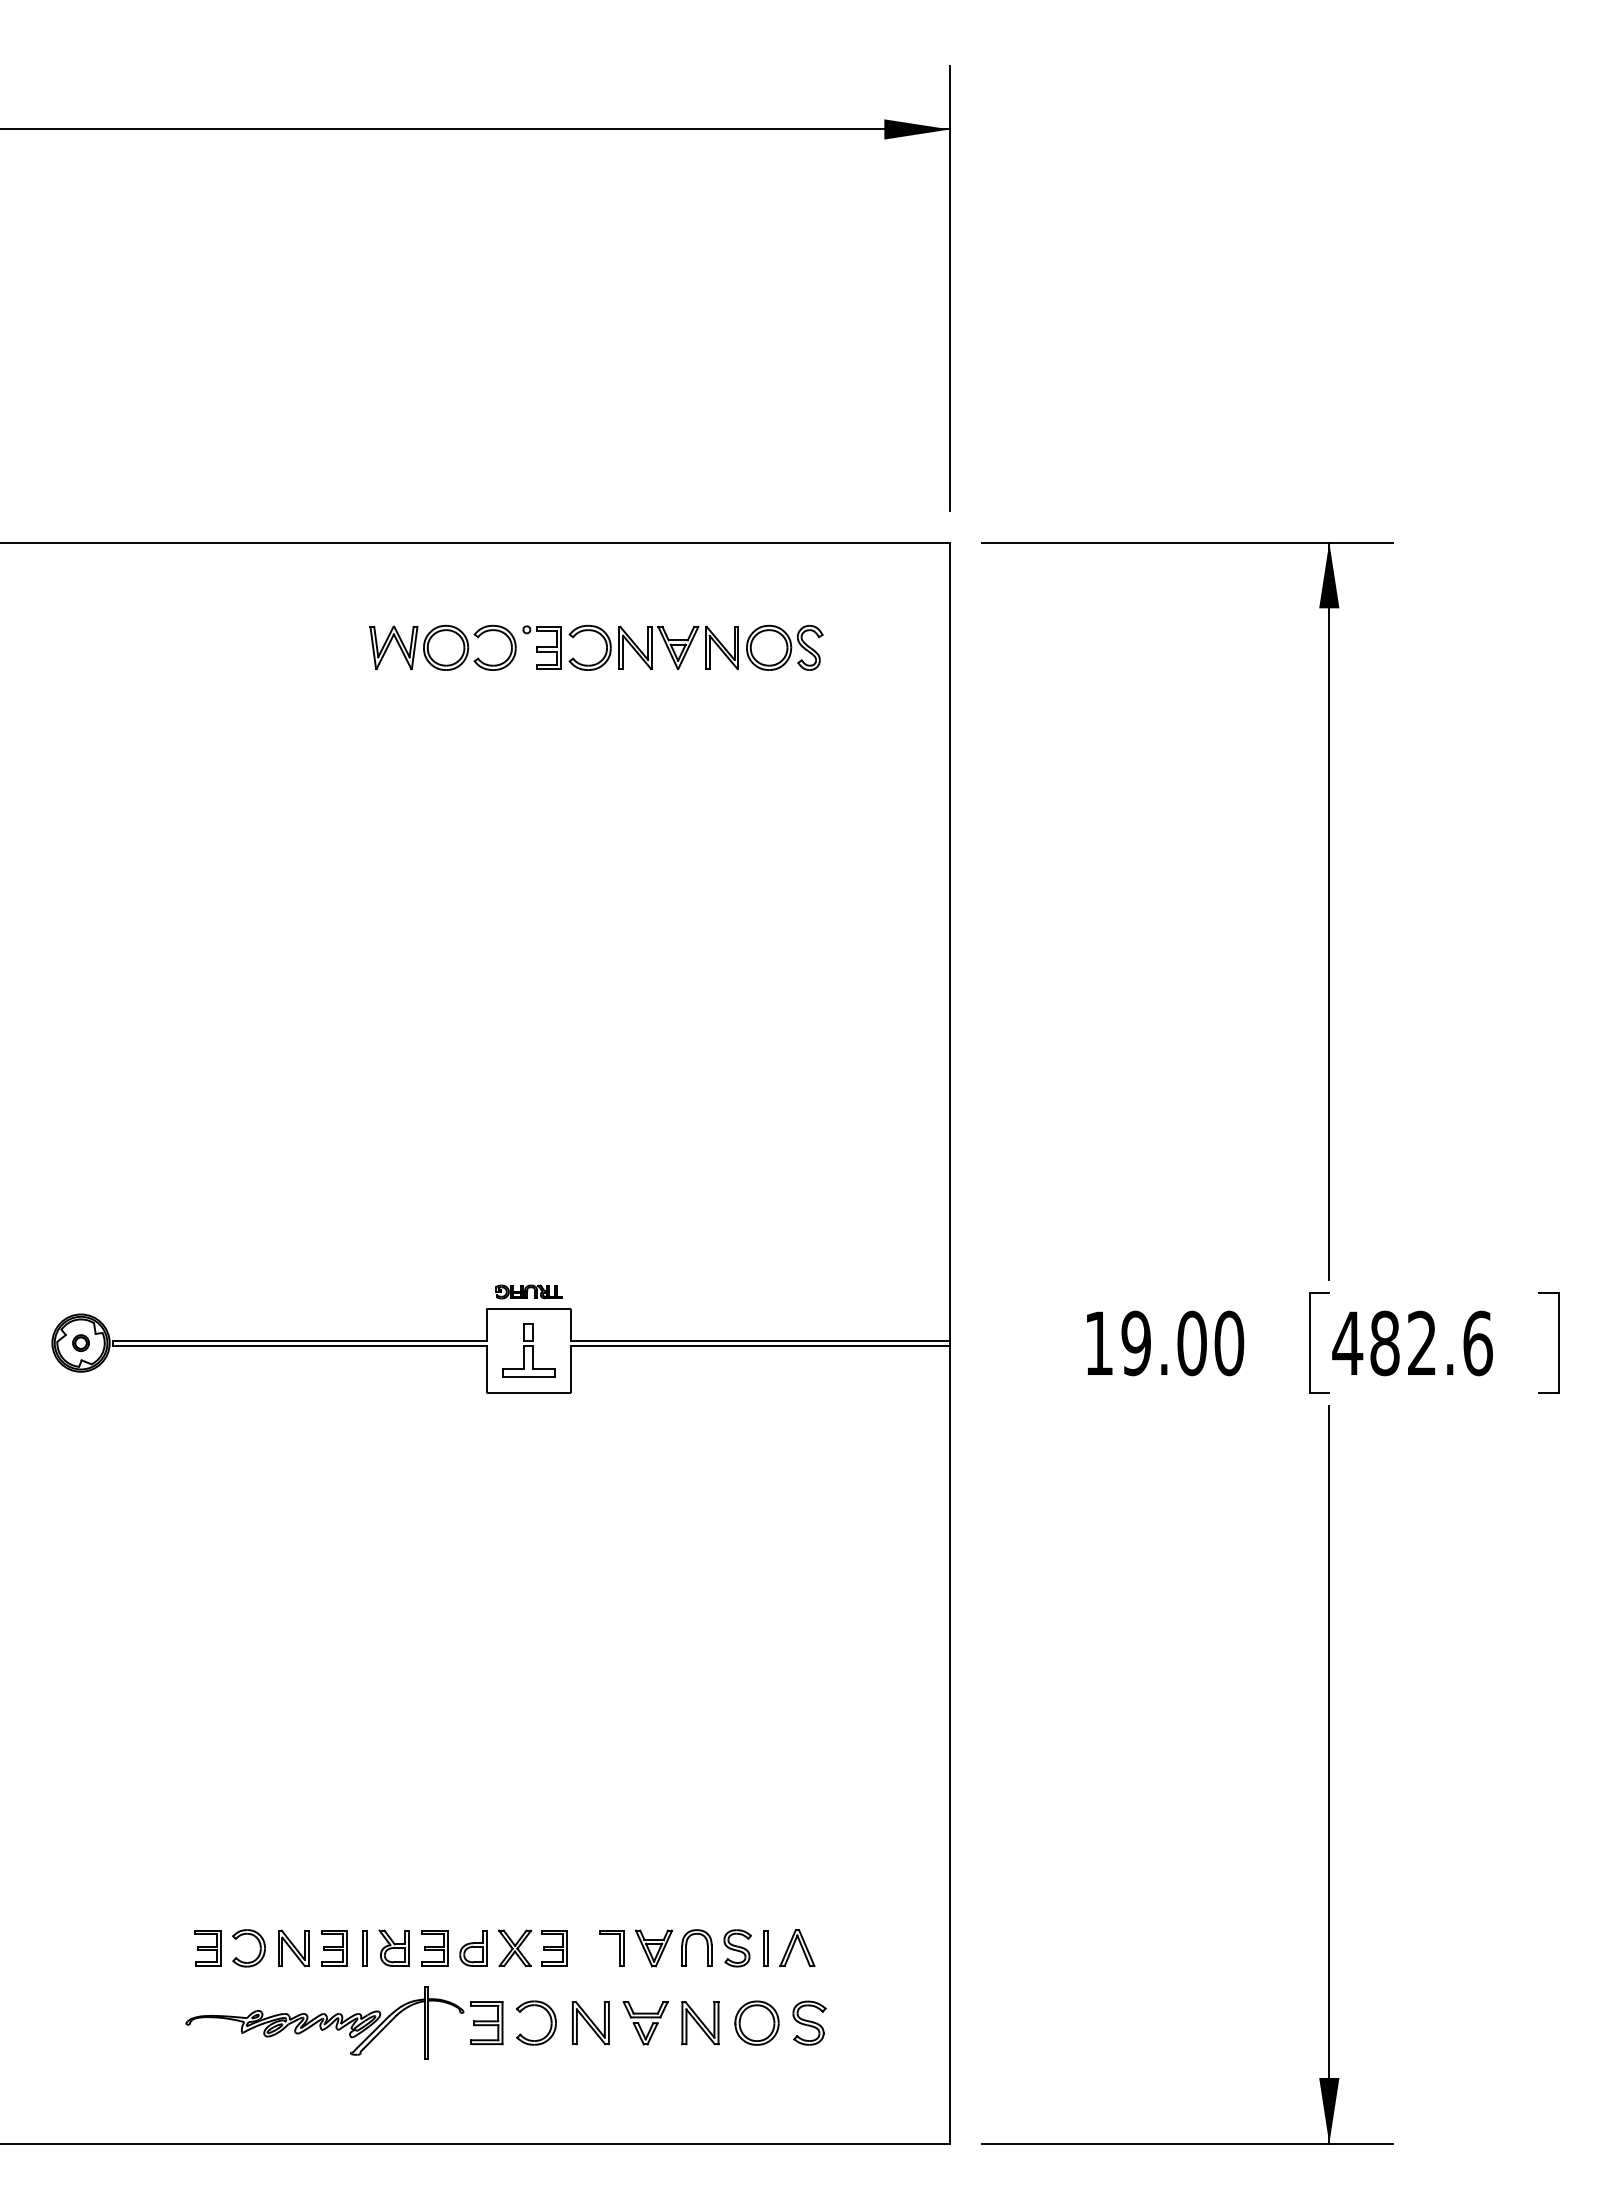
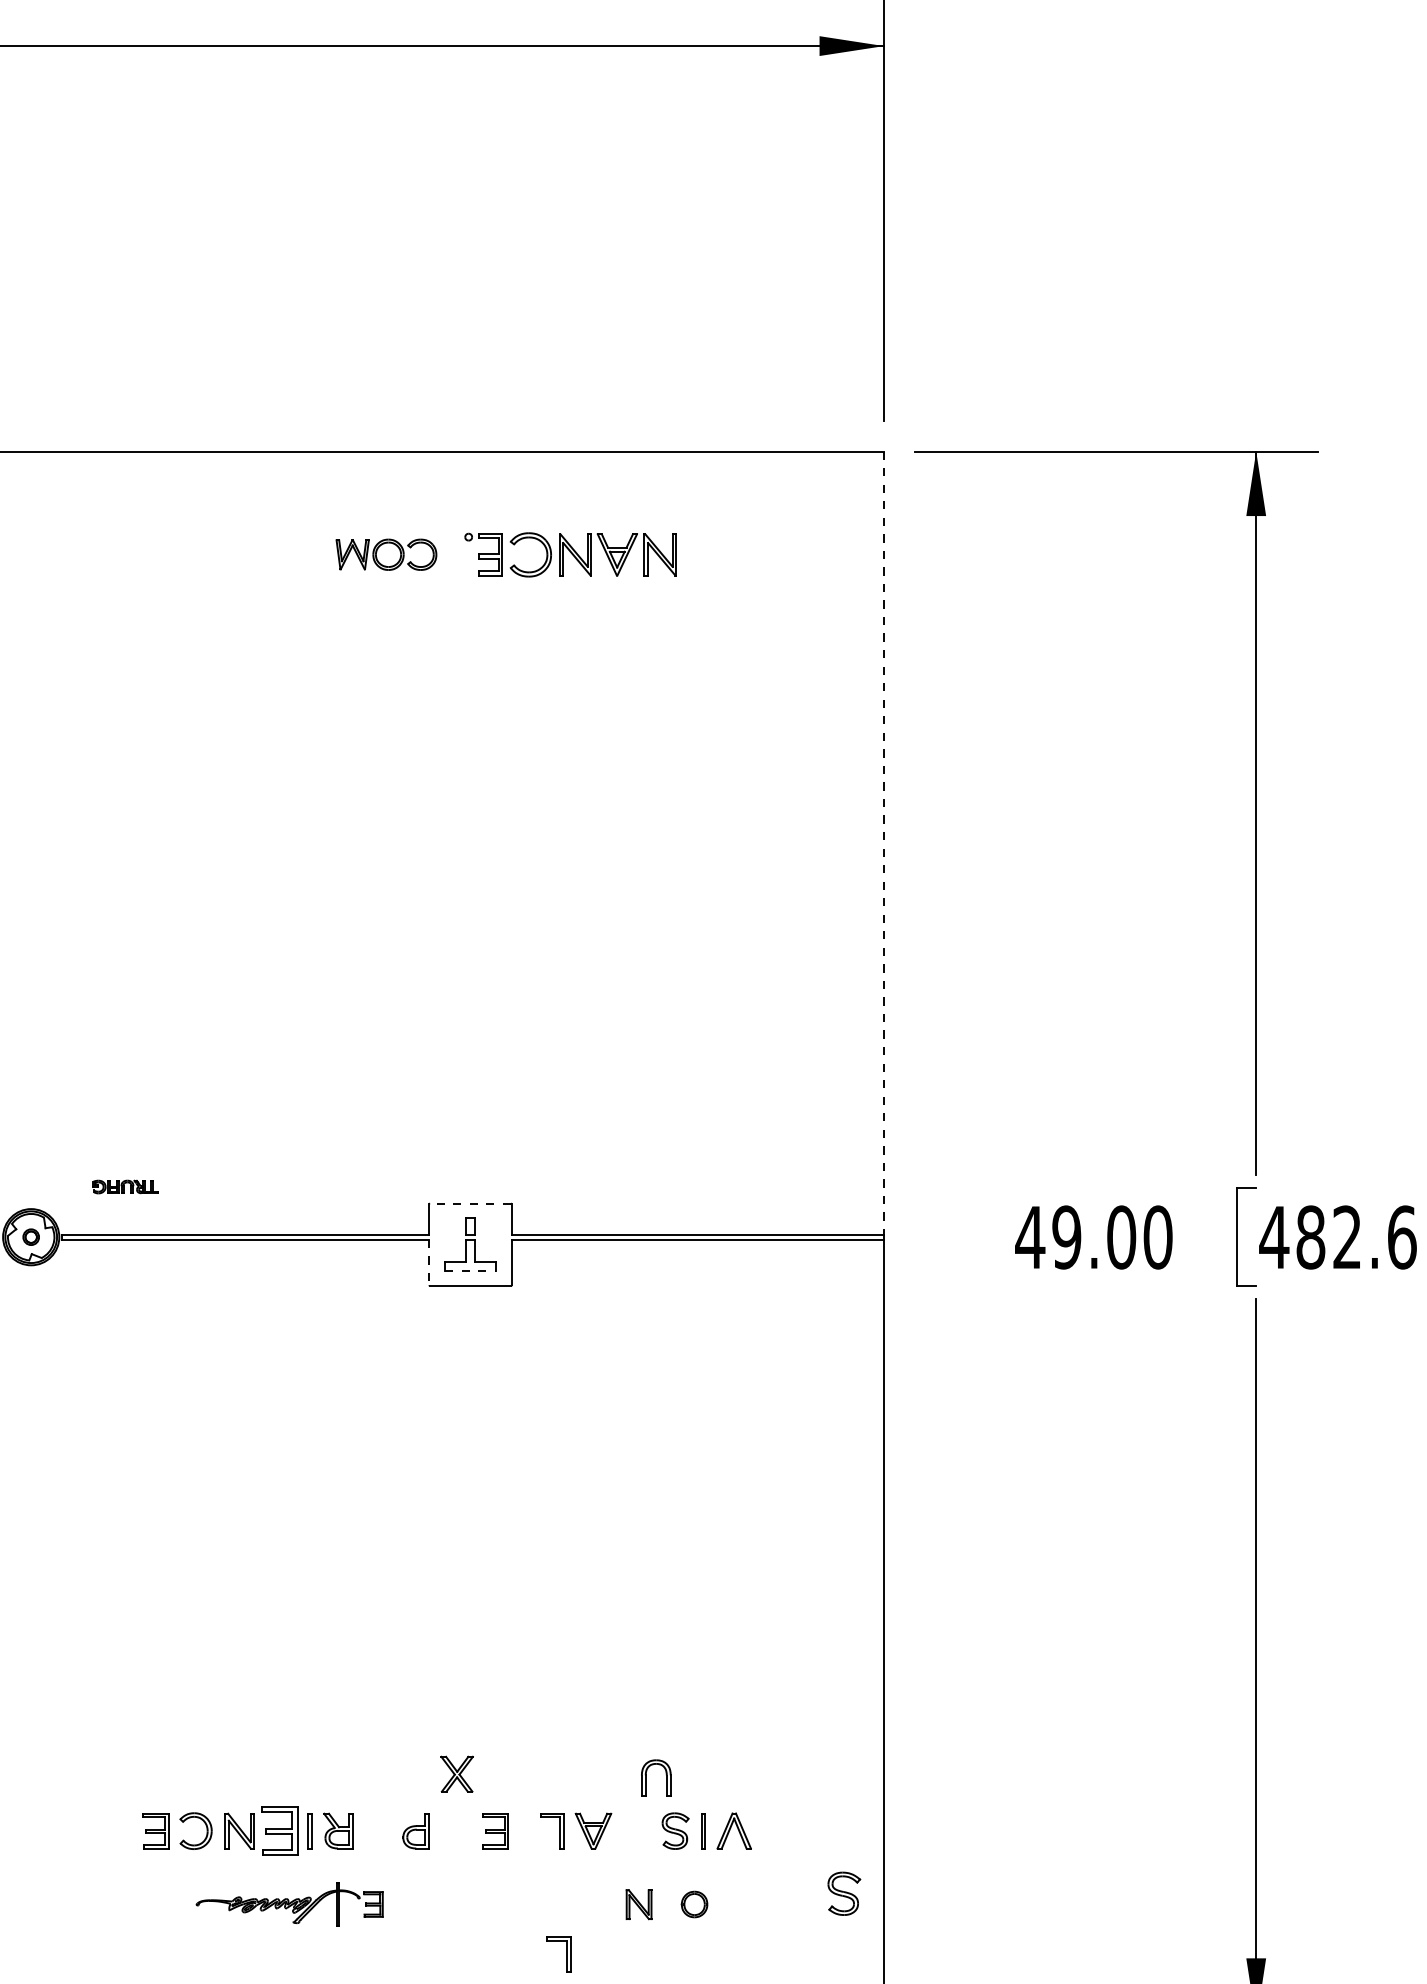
part: (442, 647) -> (385, 554), size x0.7
part: (784, 647) -> (721, 554), removed
line: (950, 942) -> (884, 844), solid -> dashed
part: (528, 1291) -> (124, 1186), moved
line: (528, 1308) -> (470, 1203), solid -> dashed
text: (1098, 1342) -> (1029, 1236), 19.00 -> 49.00
line: (486, 1369) -> (429, 1263), solid -> dashed
line: (528, 1377) -> (470, 1270), solid -> dashed
part: (687, 1945) -> (646, 1775), moved
part: (334, 1948) -> (279, 1831), size x1.4
part: (434, 1948) -> (378, 1831), removed
part: (515, 1948) -> (457, 1774), moved
part: (344, 2022) -> (289, 1903), size x0.6
part: (550, 2022) -> (491, 1903), removed
part: (756, 2022) -> (694, 1903), size x0.6
part: (809, 2022) -> (844, 1893), moved
part: (590, 2023) -> (531, 1904), removed
part: (645, 2023) -> (585, 1904), removed
part: (700, 2023) -> (639, 1904), size x0.7
part: (626, 2074) -> (566, 1954), added

